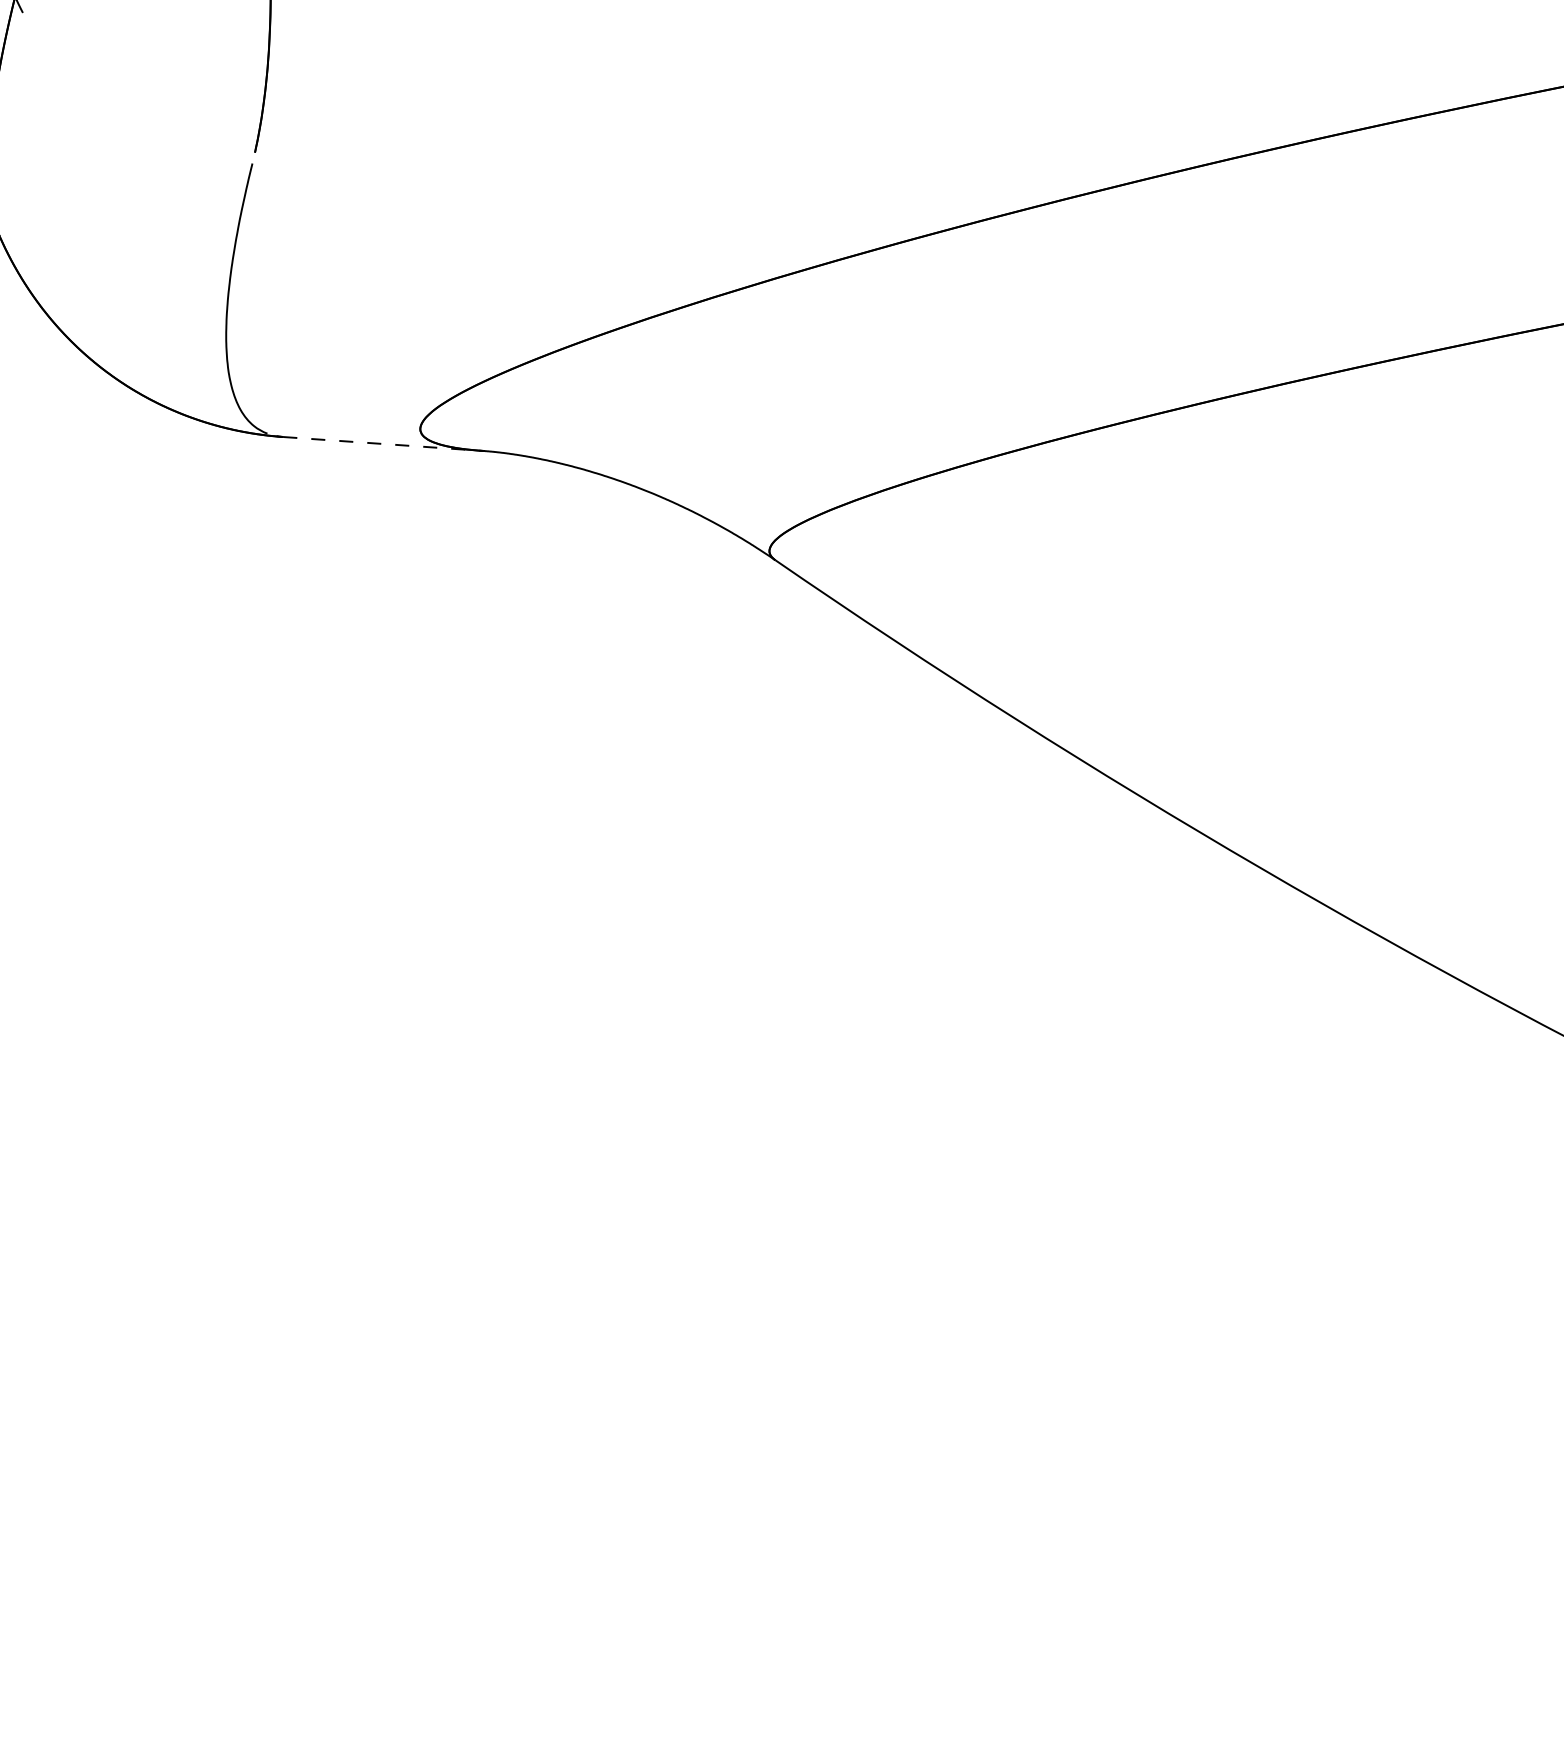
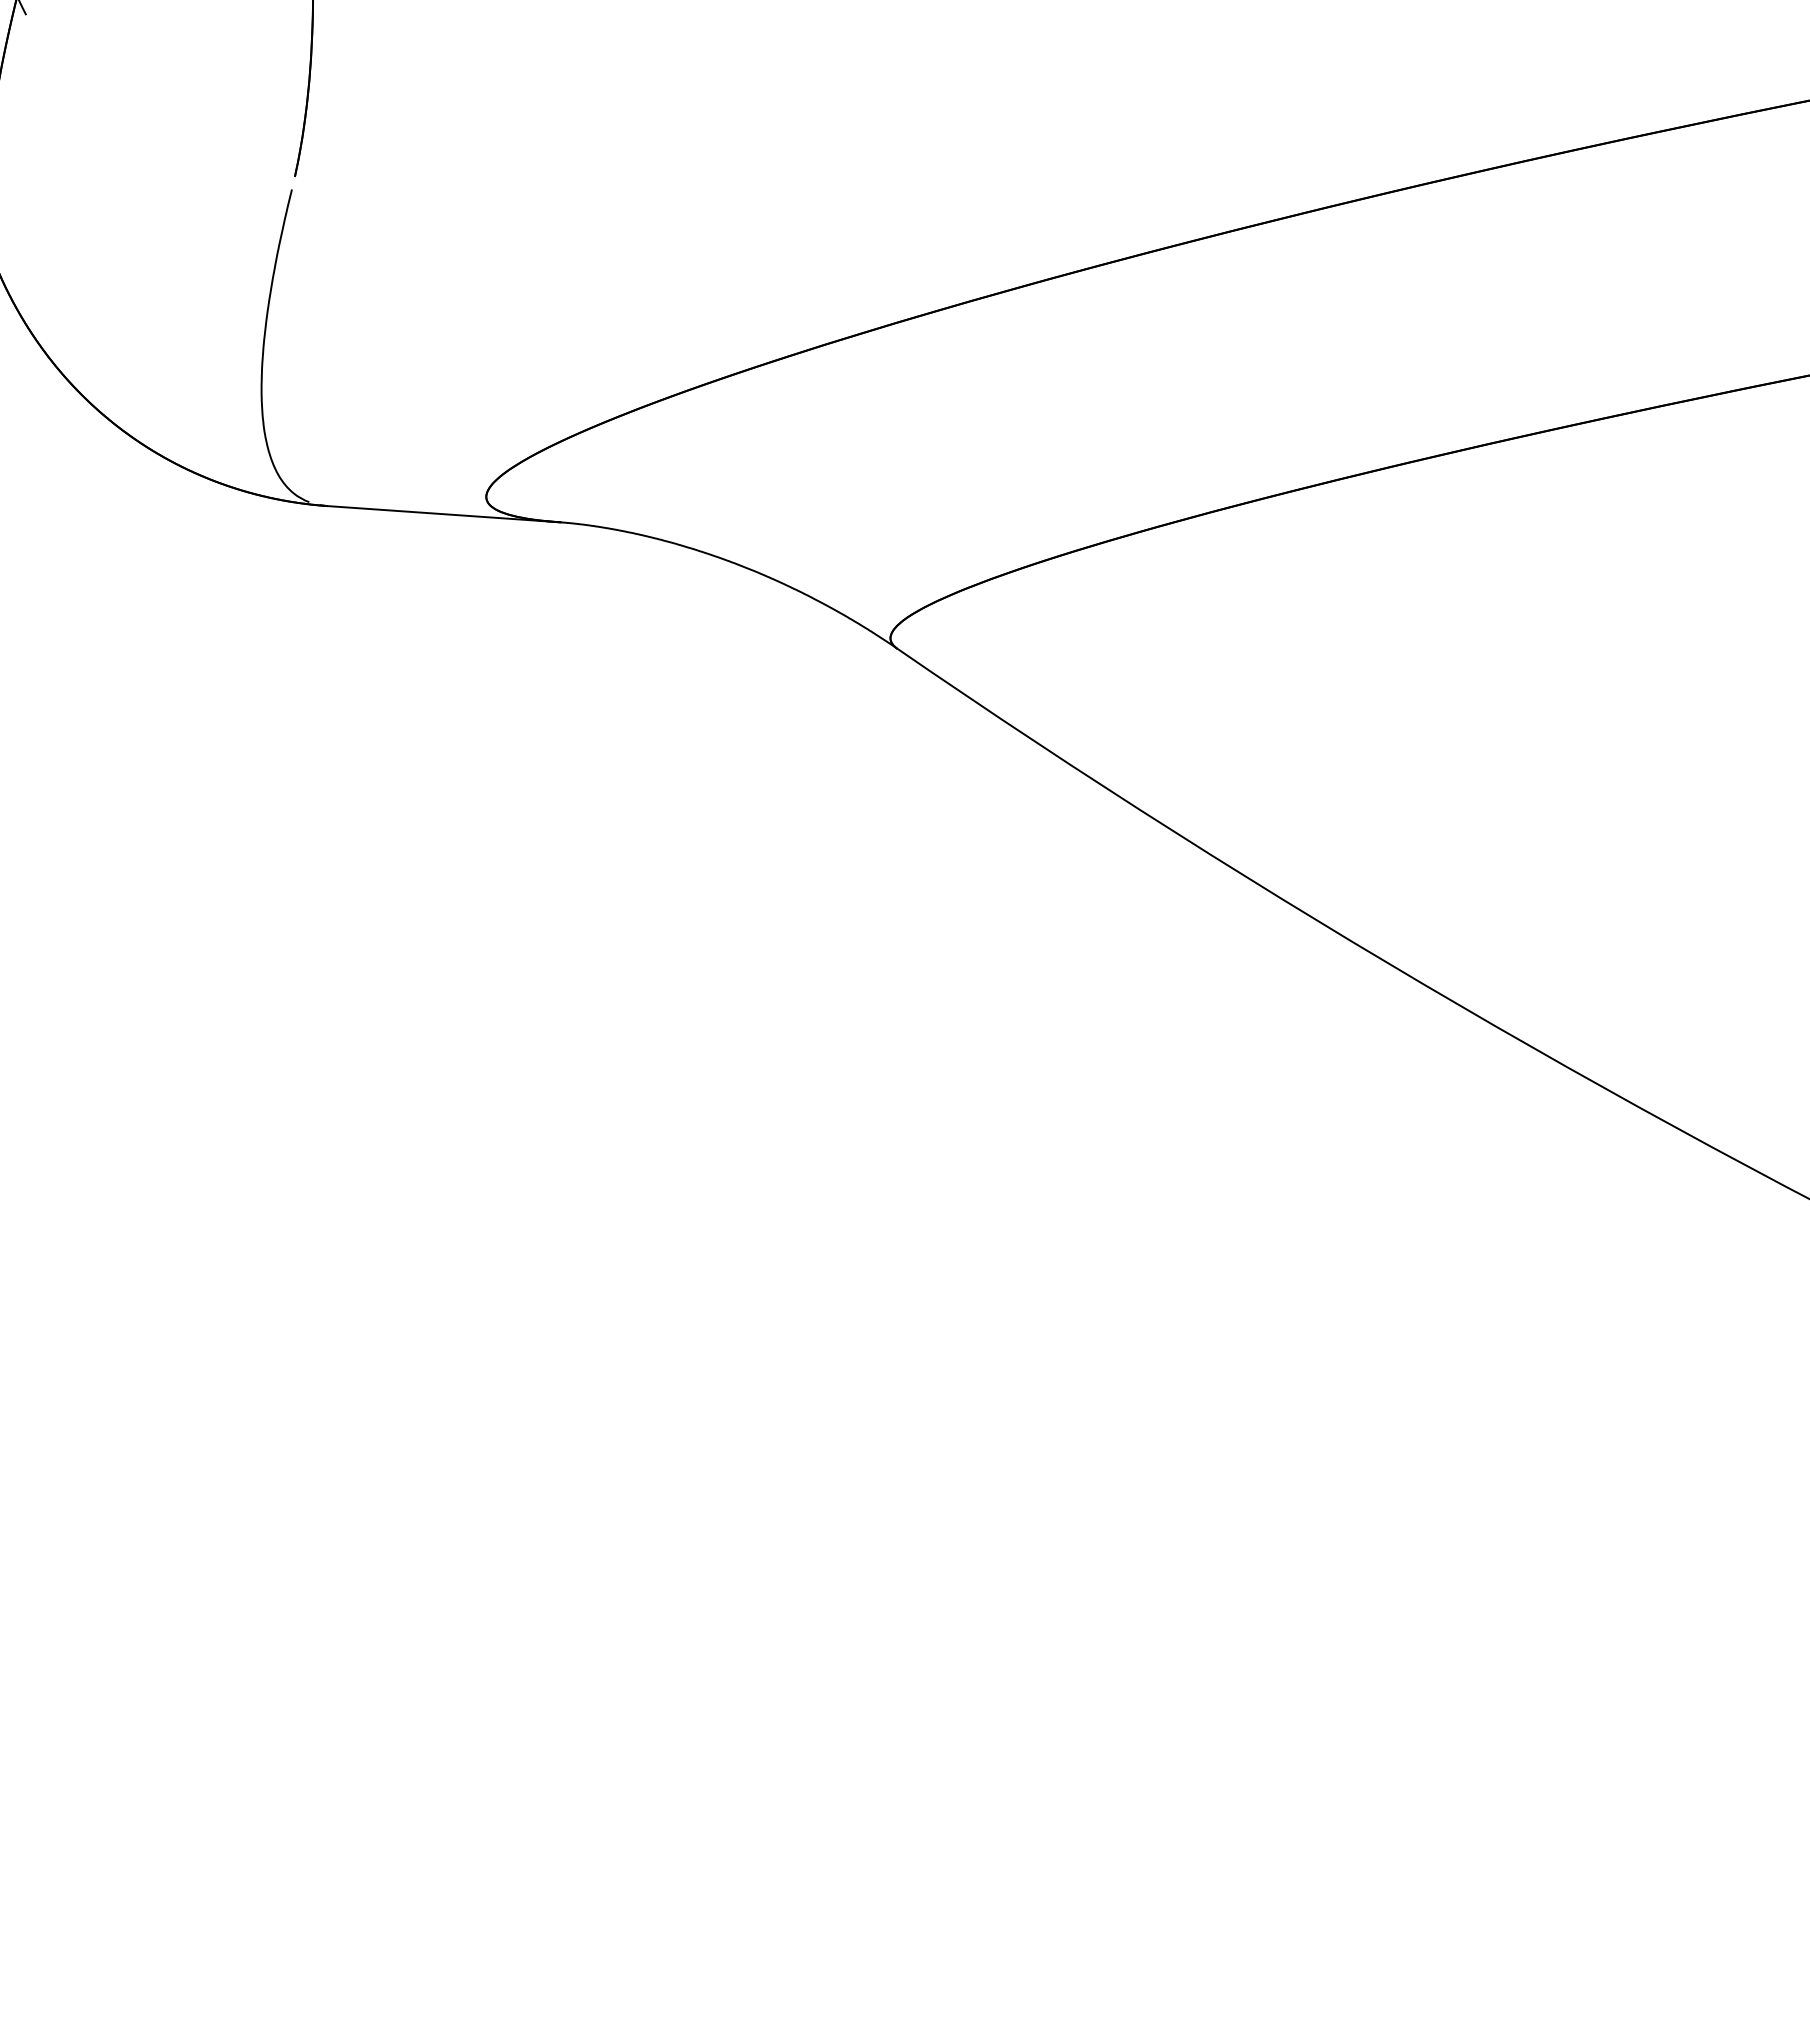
line: (384, 444) -> (444, 514), dashed -> solid

